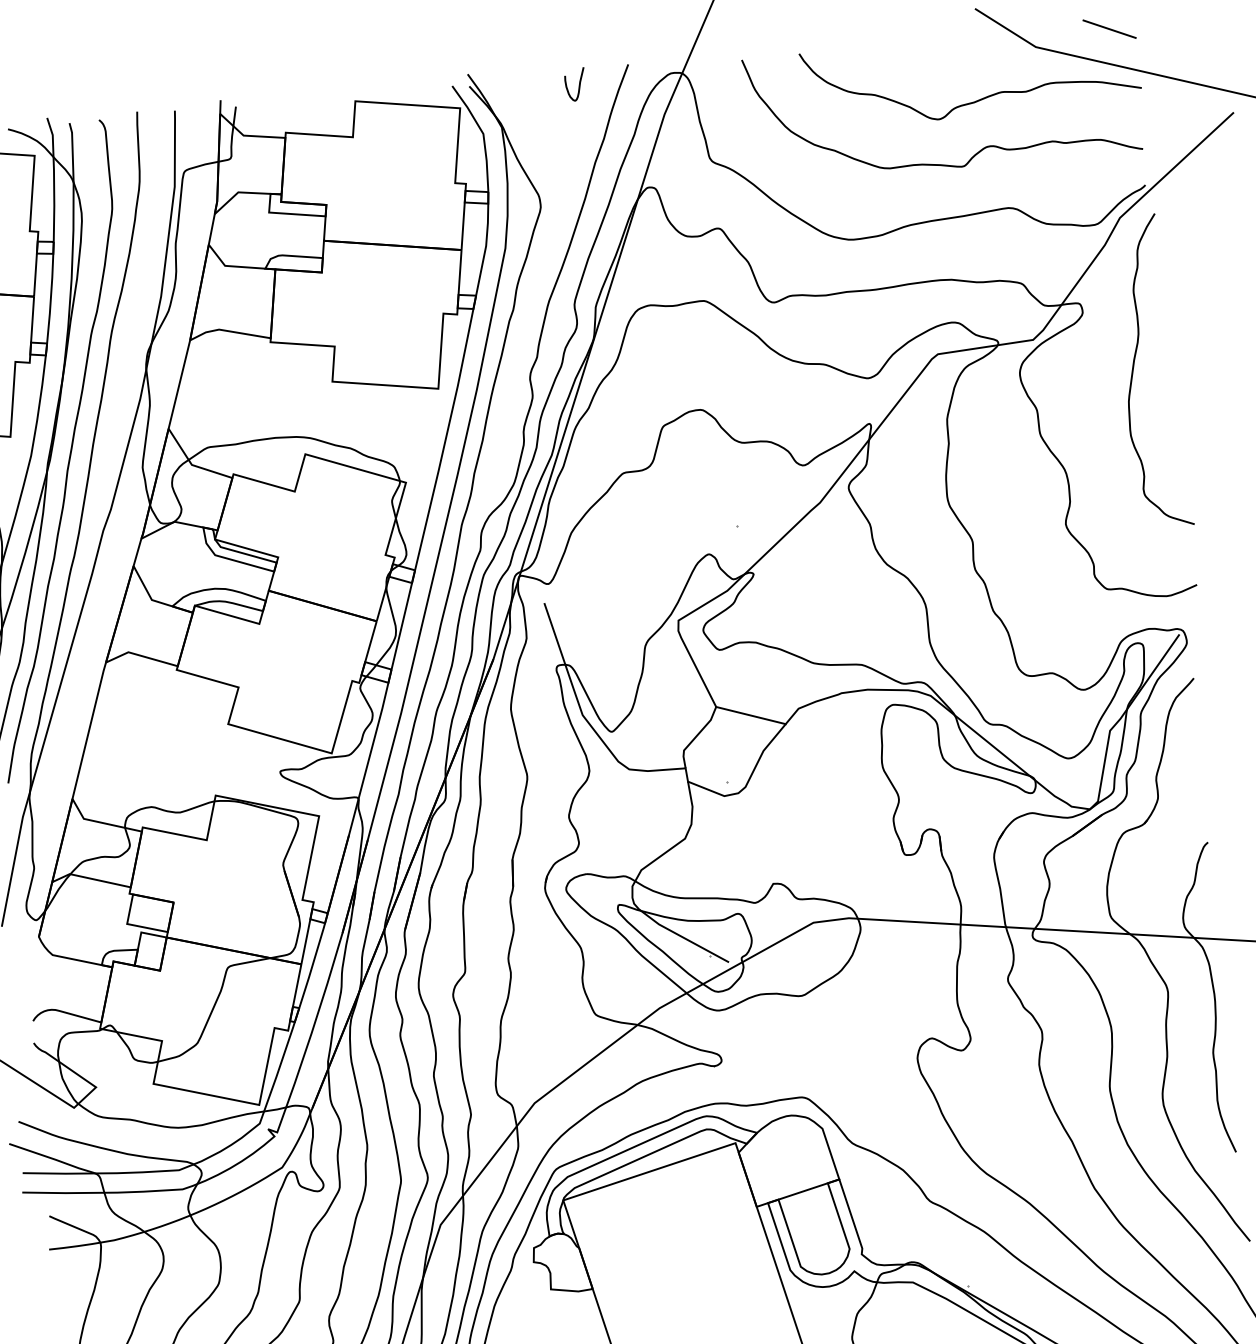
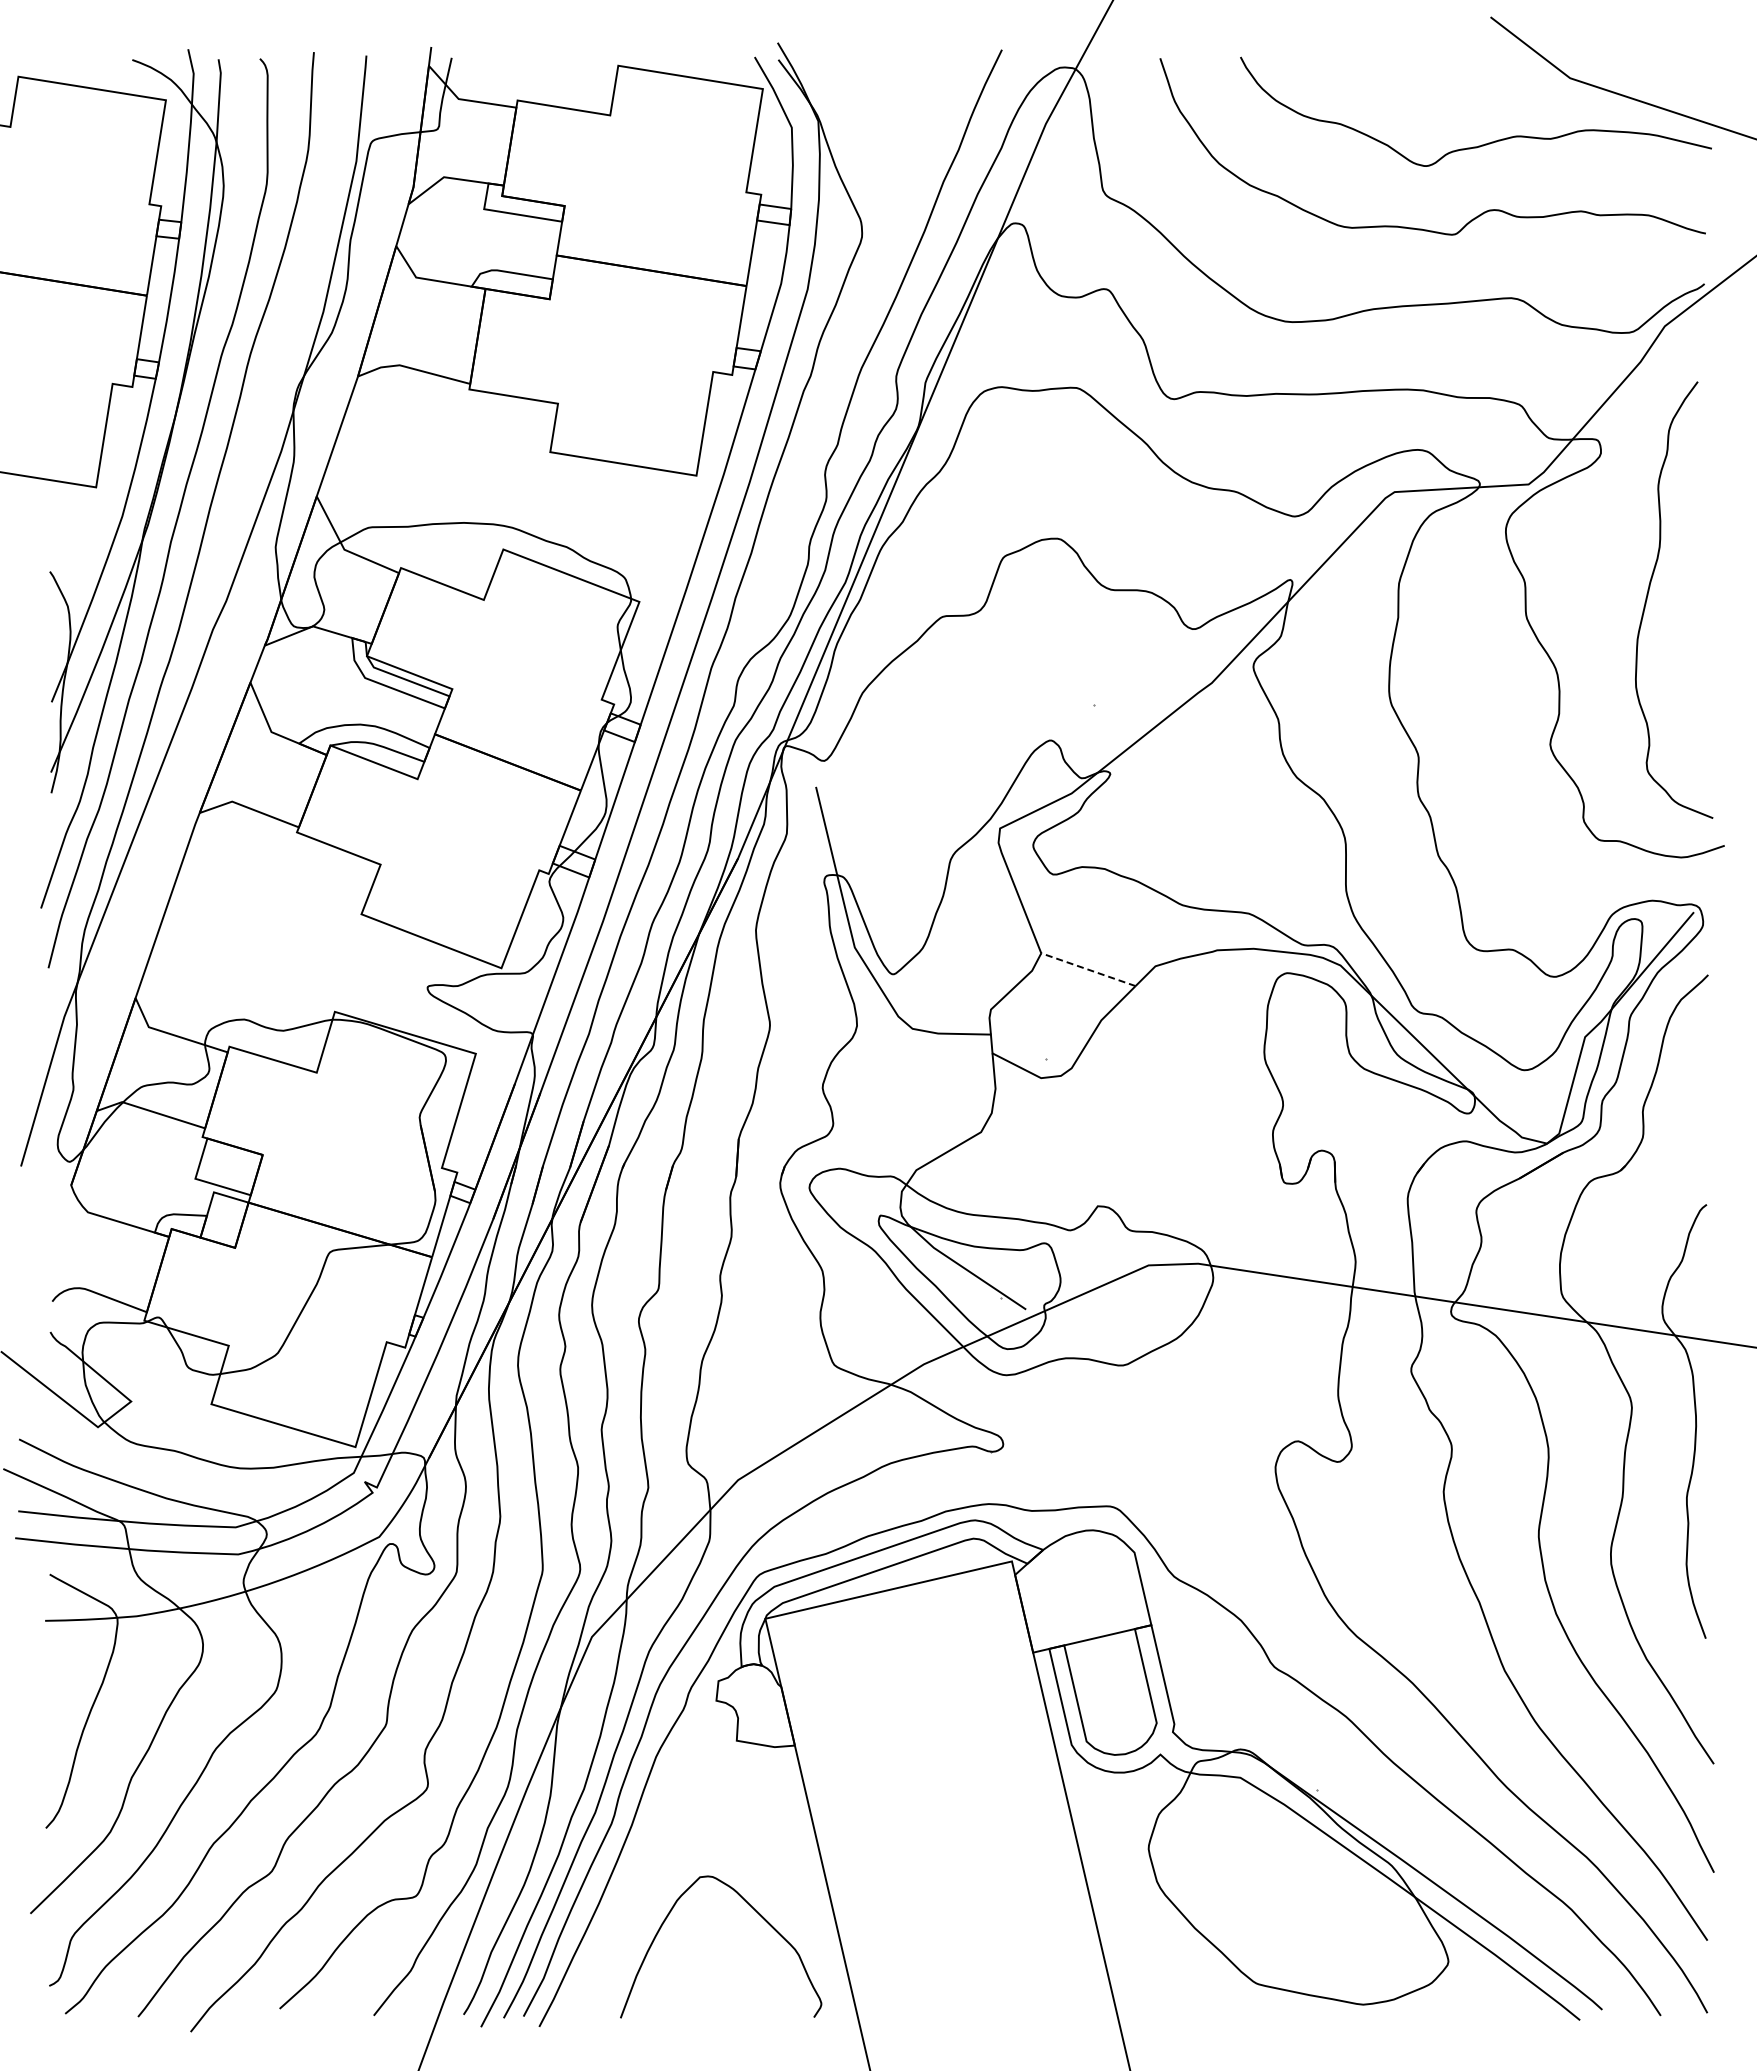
line: (1109, 28) -> (1674, 62), removed
curve: (578, 86) -> (930, 73), removed
curve: (1134, 366) -> (1649, 591), moved
line: (751, 715) -> (1088, 969), solid -> dashed

